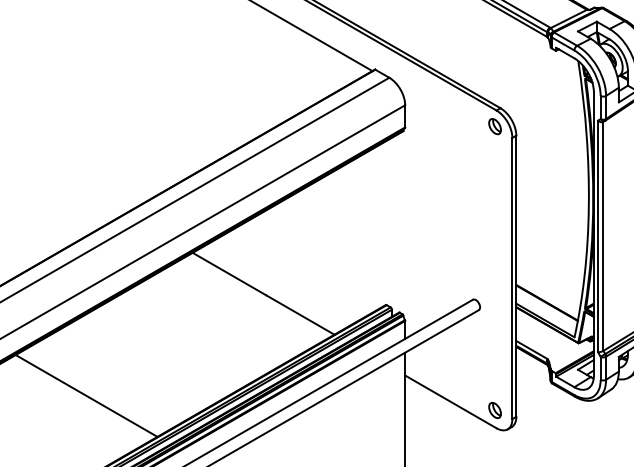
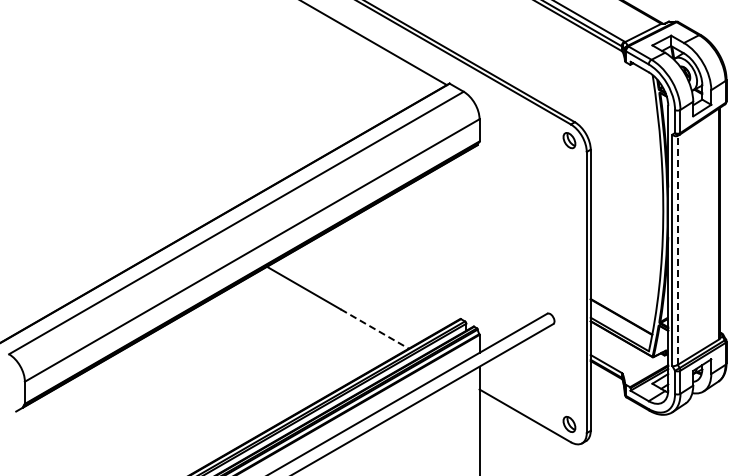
line: (603, 236) -> (677, 250), solid -> dashed
line: (301, 315) -> (375, 329), solid -> dashed
line: (86, 395) -> (160, 409), removed

